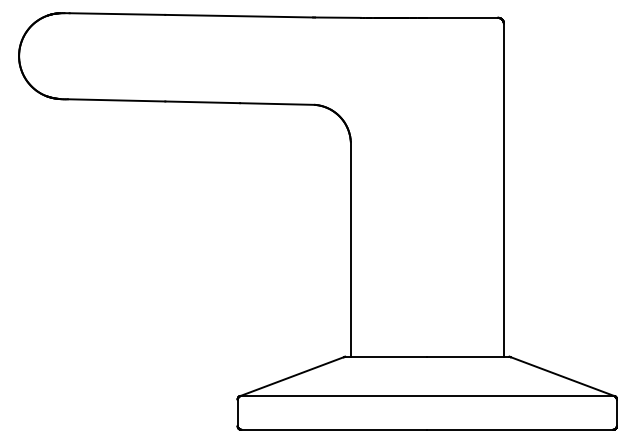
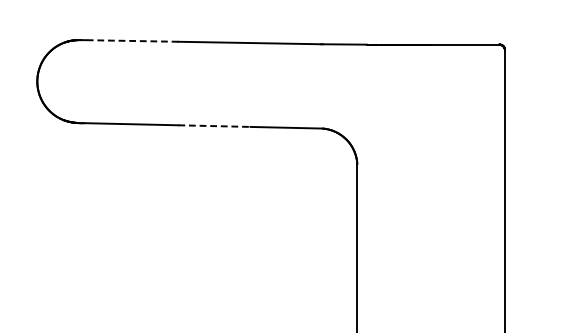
line: (117, 14) -> (132, 41), solid -> dashed
line: (203, 102) -> (215, 126), solid -> dashed

